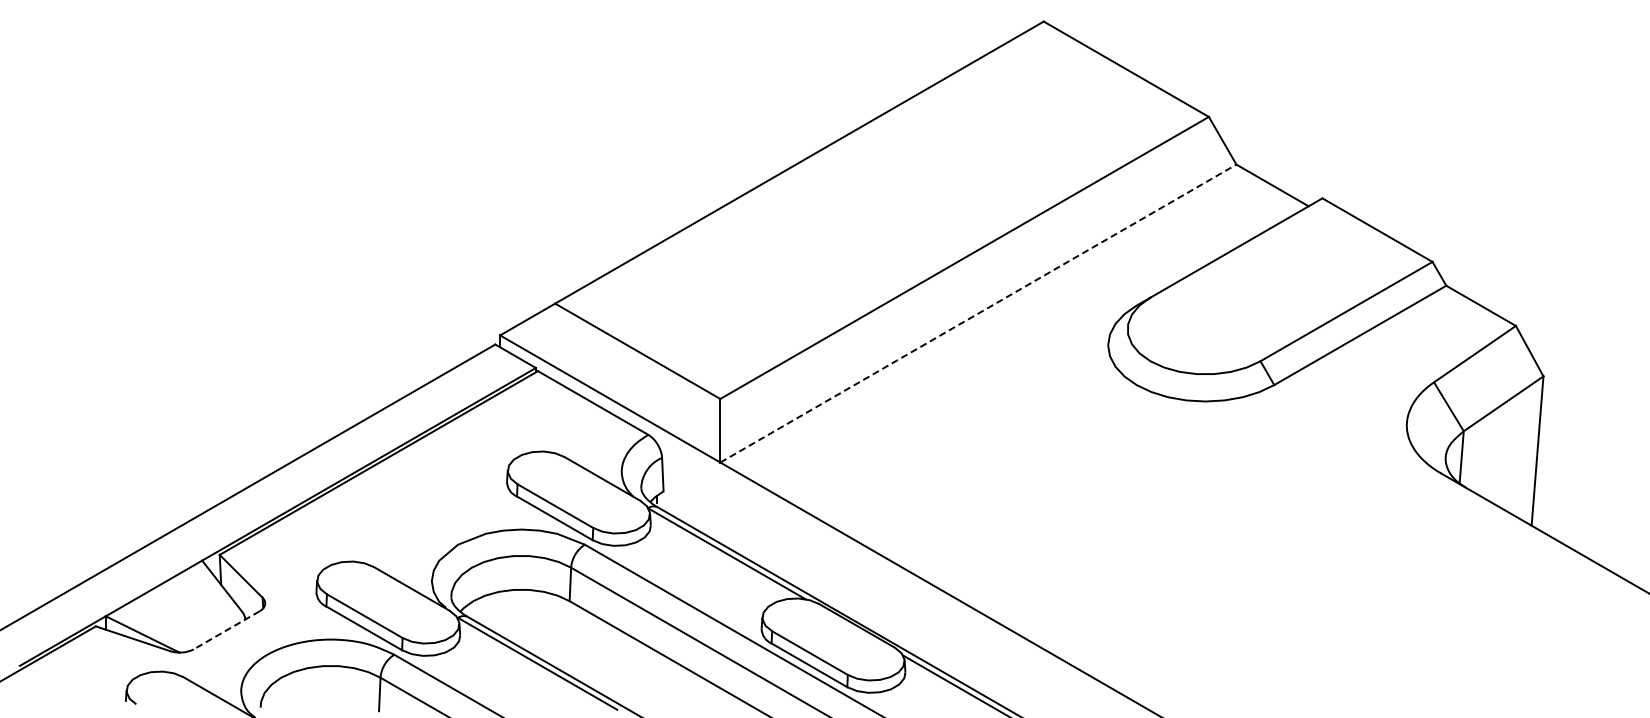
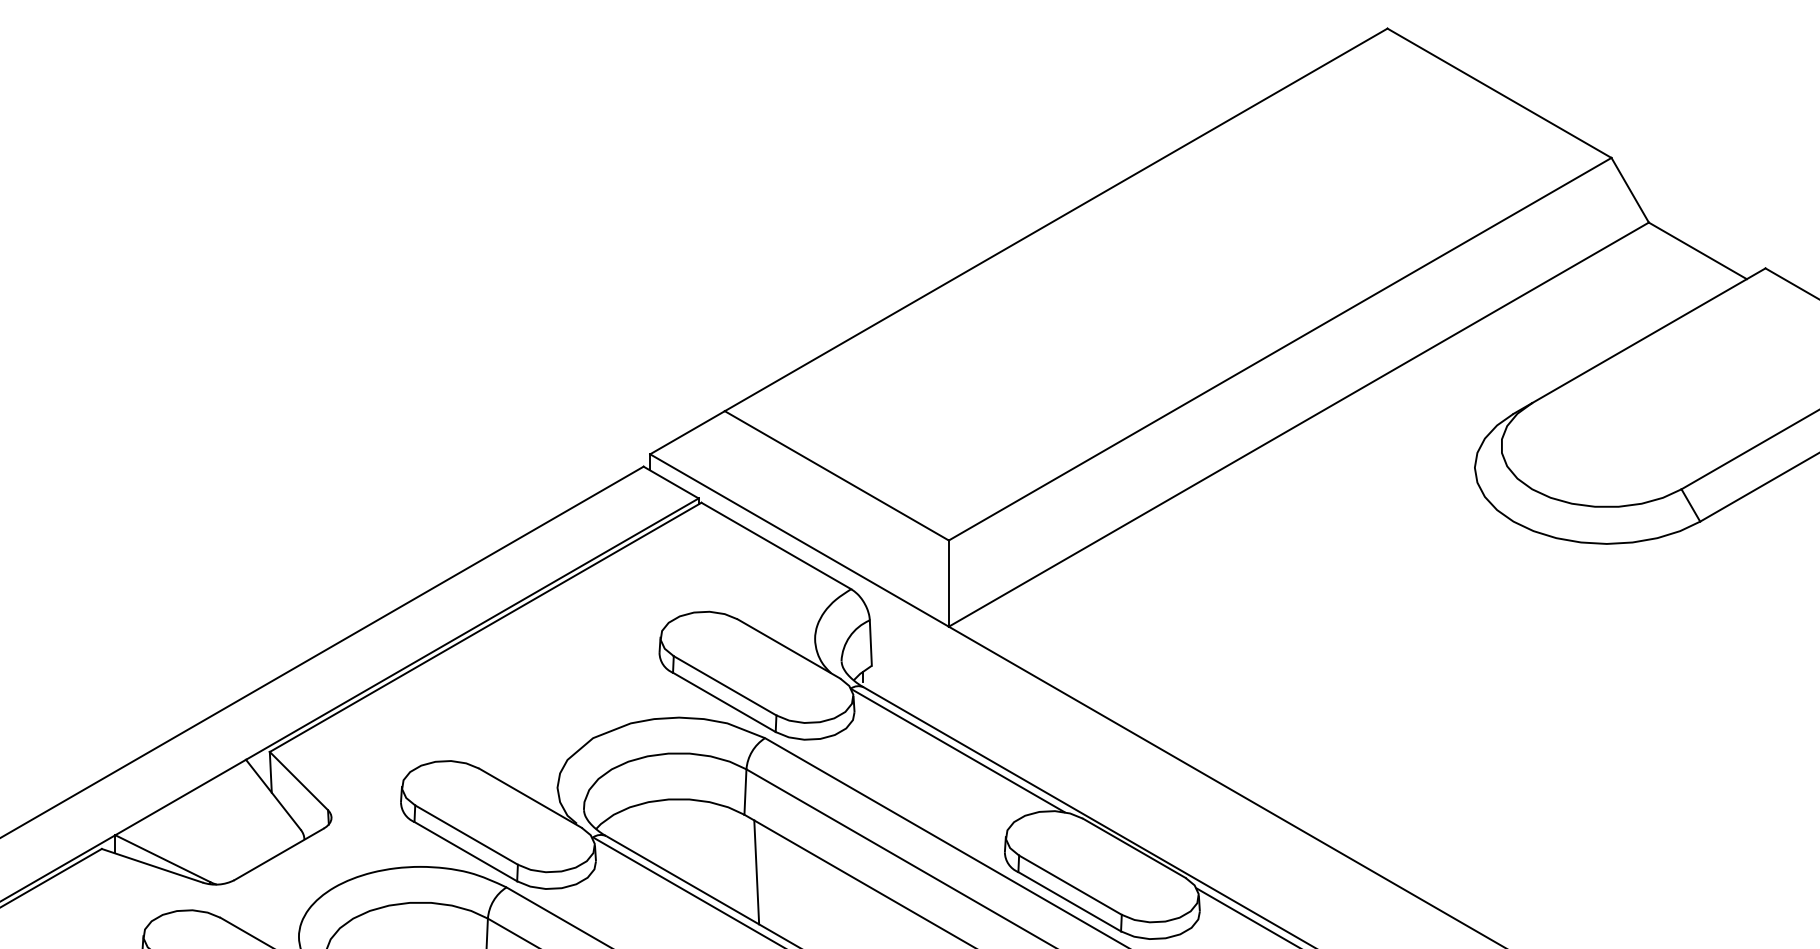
line: (978, 313) -> (1299, 424), dashed -> solid
line: (226, 630) -> (278, 854), dashed -> solid
line: (578, 643) -> (756, 872), added

